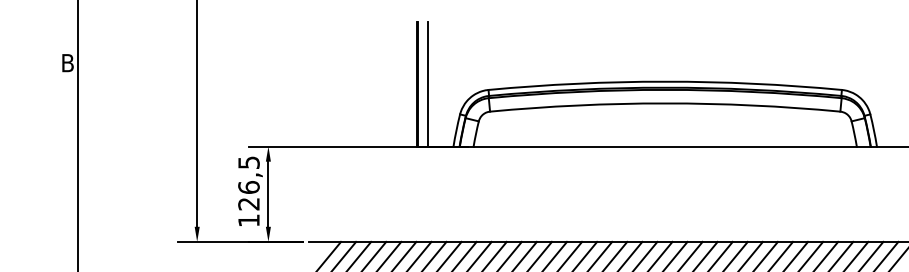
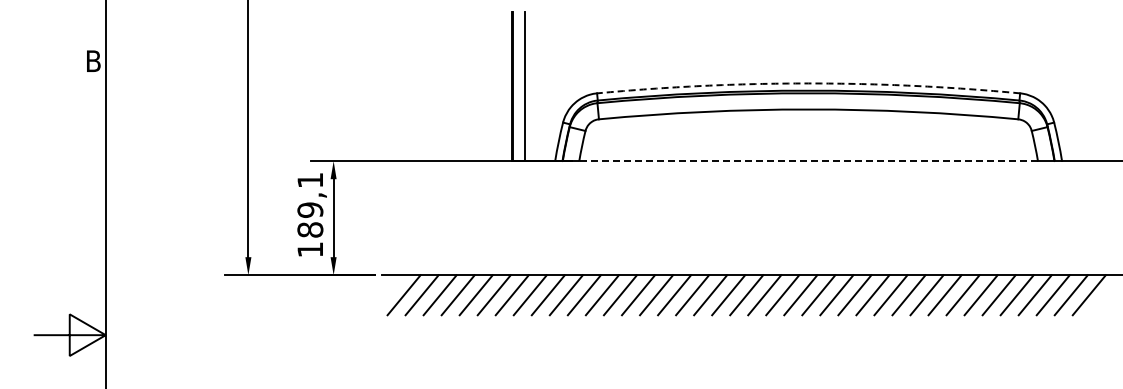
arc: (665, 81) -> (808, 83), solid -> dashed
line: (665, 146) -> (808, 161), solid -> dashed
text: (249, 183) -> (310, 205), 126,5 -> 189,1

